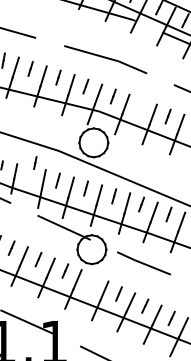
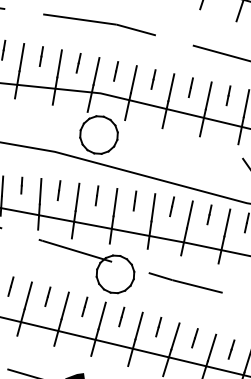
line: (140, 106) -> (153, 79), added
line: (35, 162) -> (21, 184), moved
line: (92, 282) -> (122, 316), added

